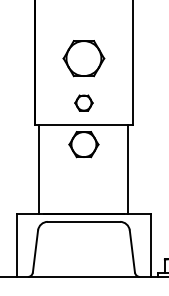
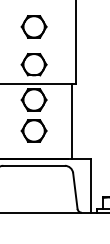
part: (83, 58) -> (33, 26), size x0.71
part: (83, 102) -> (33, 64), size x1.67
part: (83, 180) -> (33, 130), added

